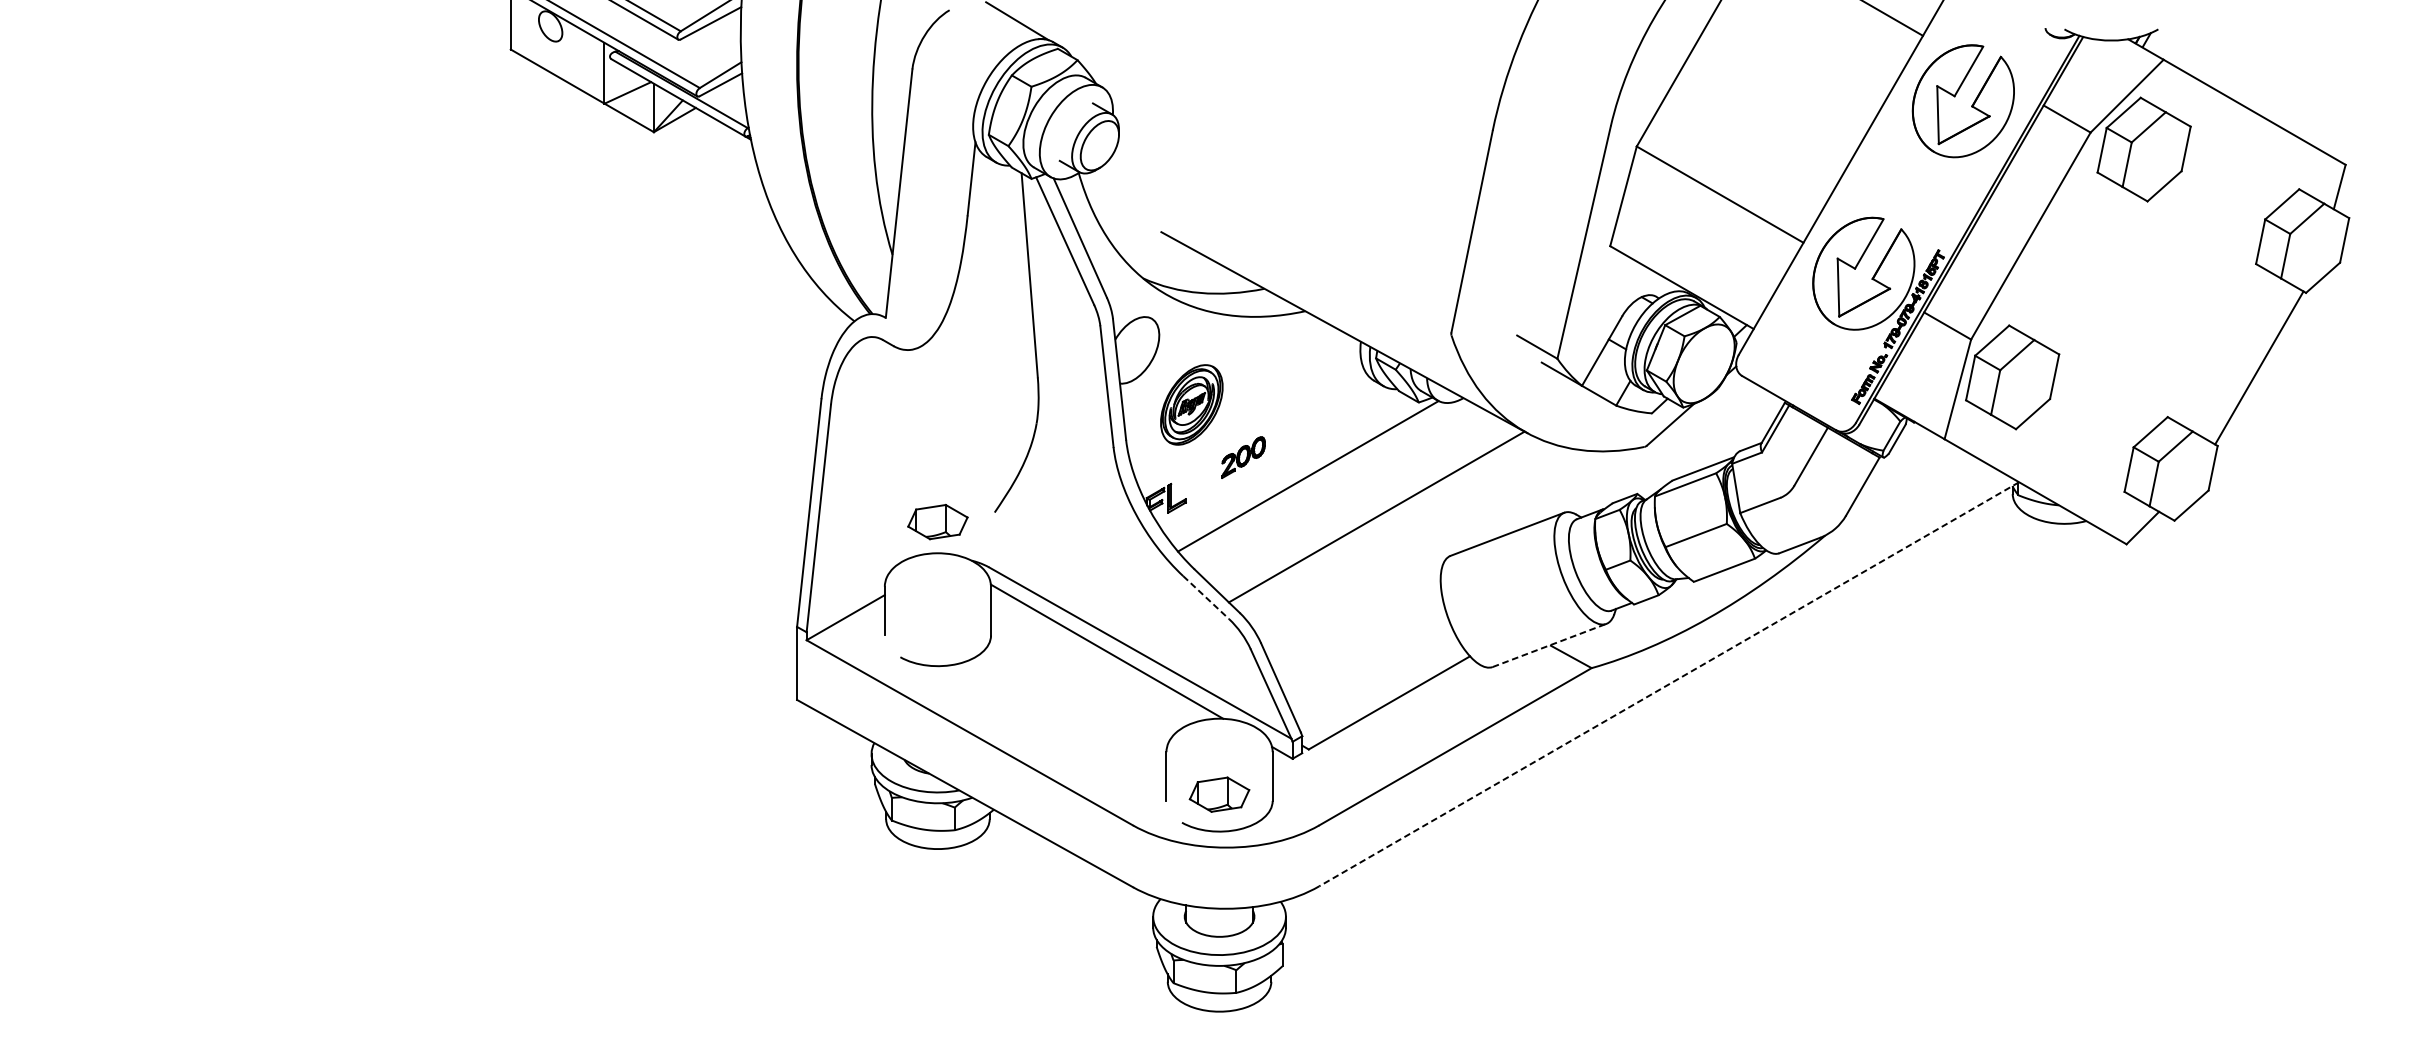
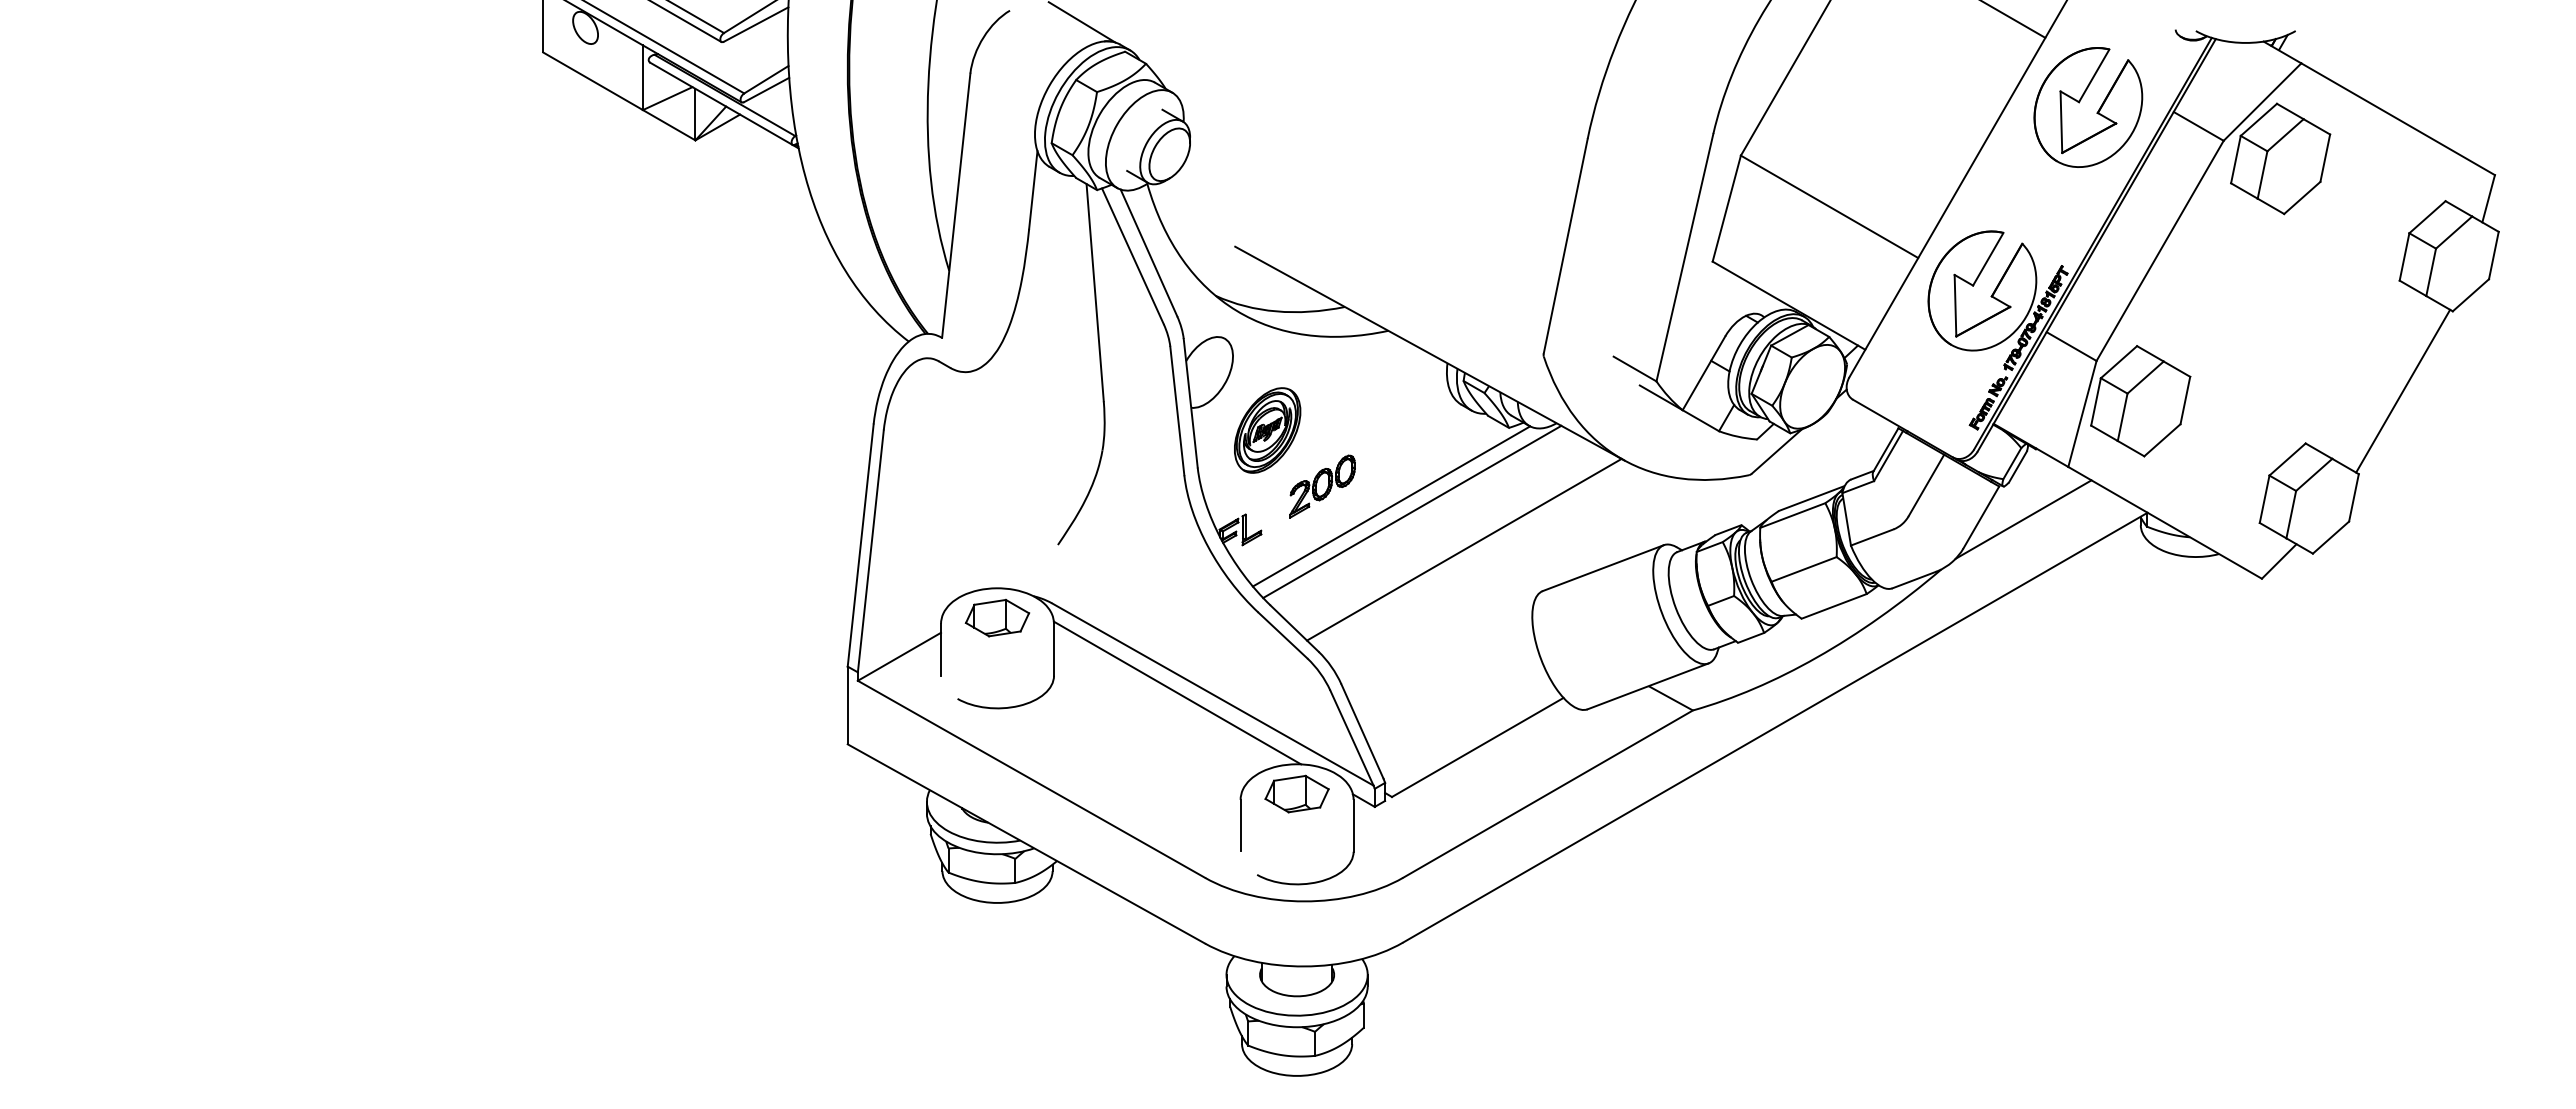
part: (1243, 457) -> (1322, 486), size x1.43
line: (1328, 481) -> (1412, 511), added
line: (1902, 488) -> (2023, 519), added
part: (937, 521) -> (997, 617), moved
line: (1206, 597) -> (1283, 635), dashed -> solid
line: (1549, 645) -> (1648, 686), dashed -> solid
line: (1669, 684) -> (1775, 727), dashed -> solid
part: (1218, 794) -> (1296, 793), moved

